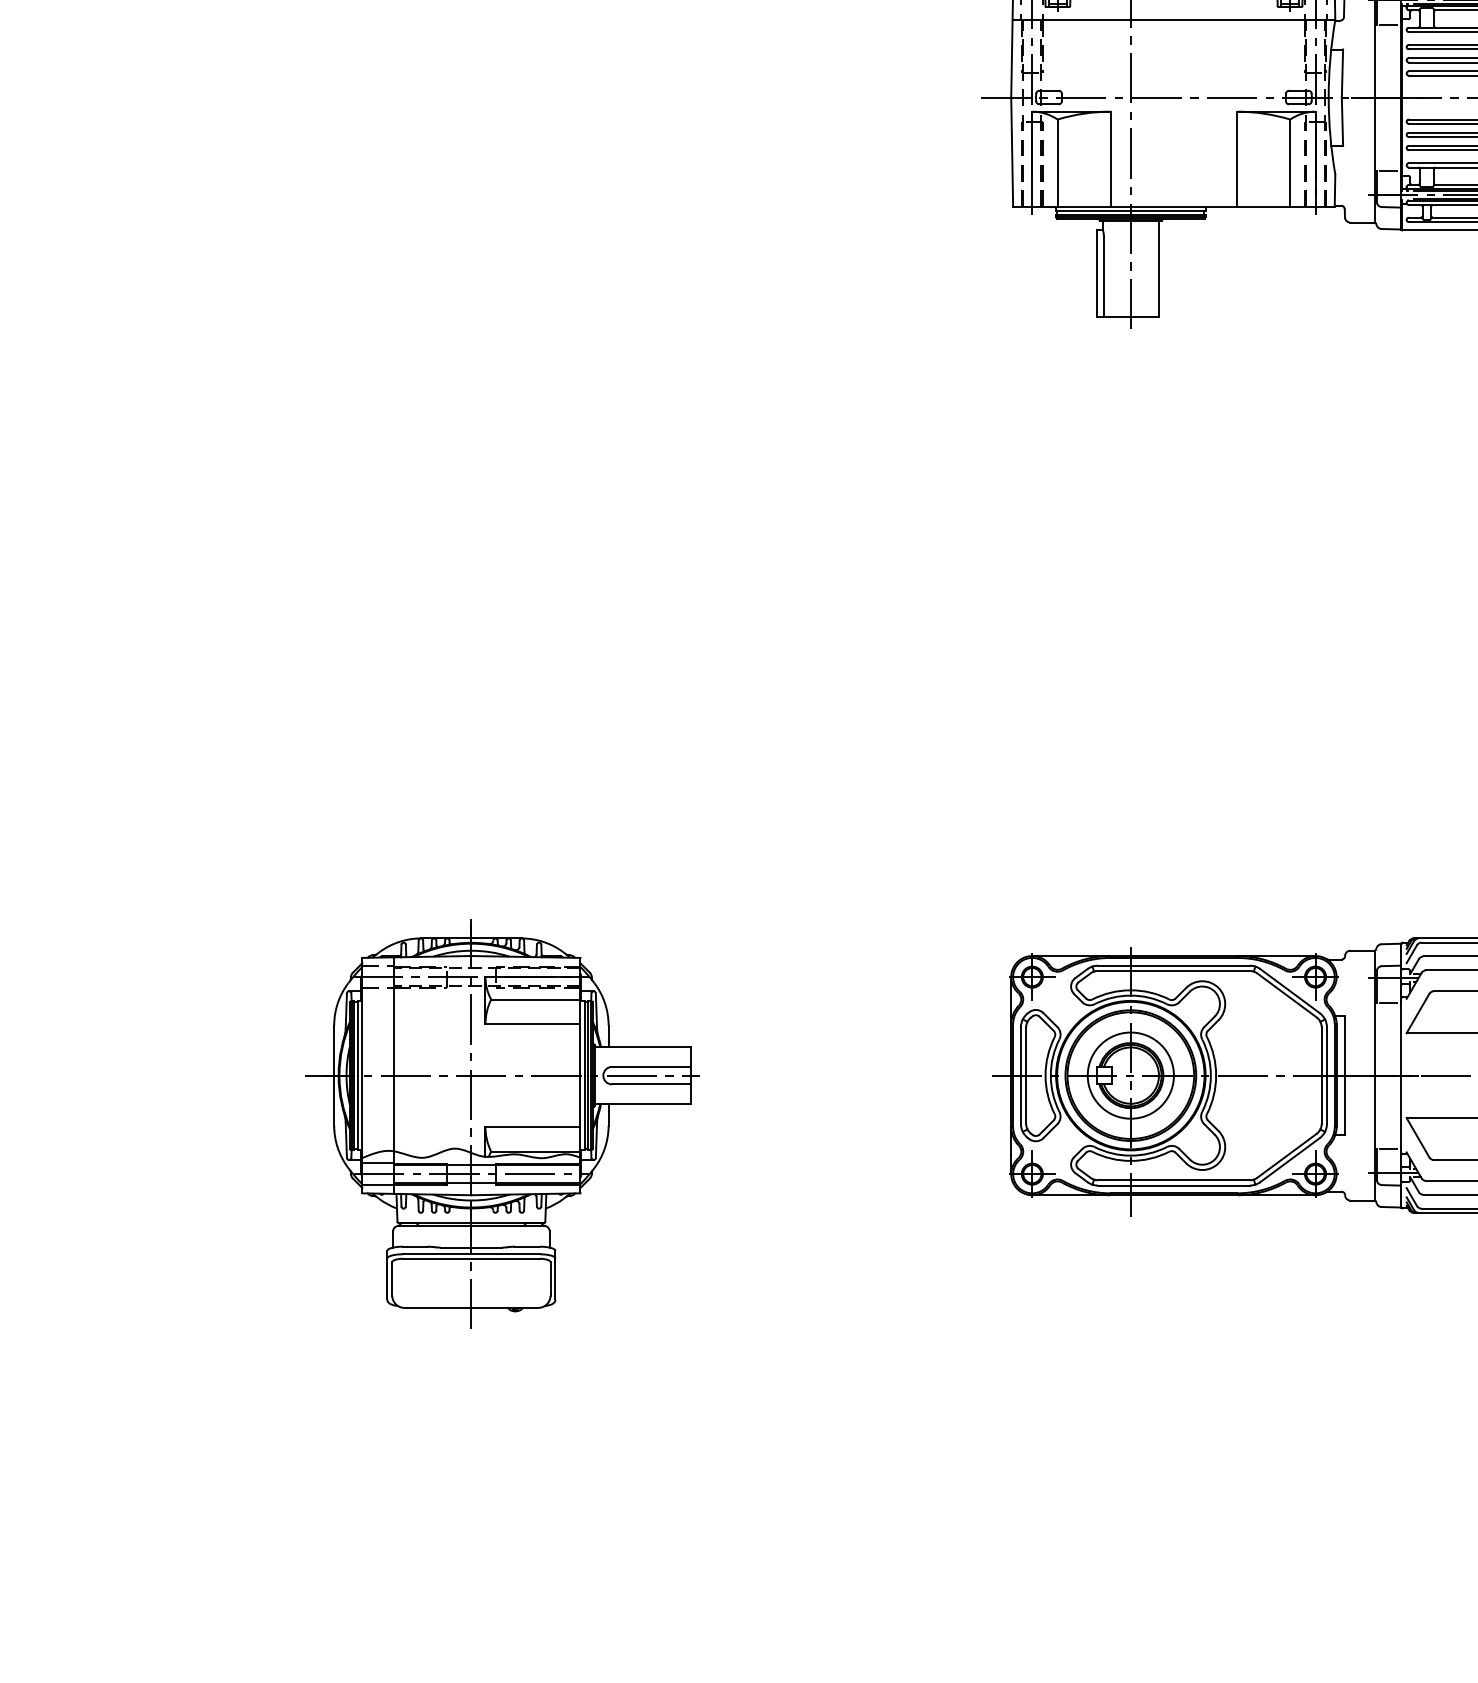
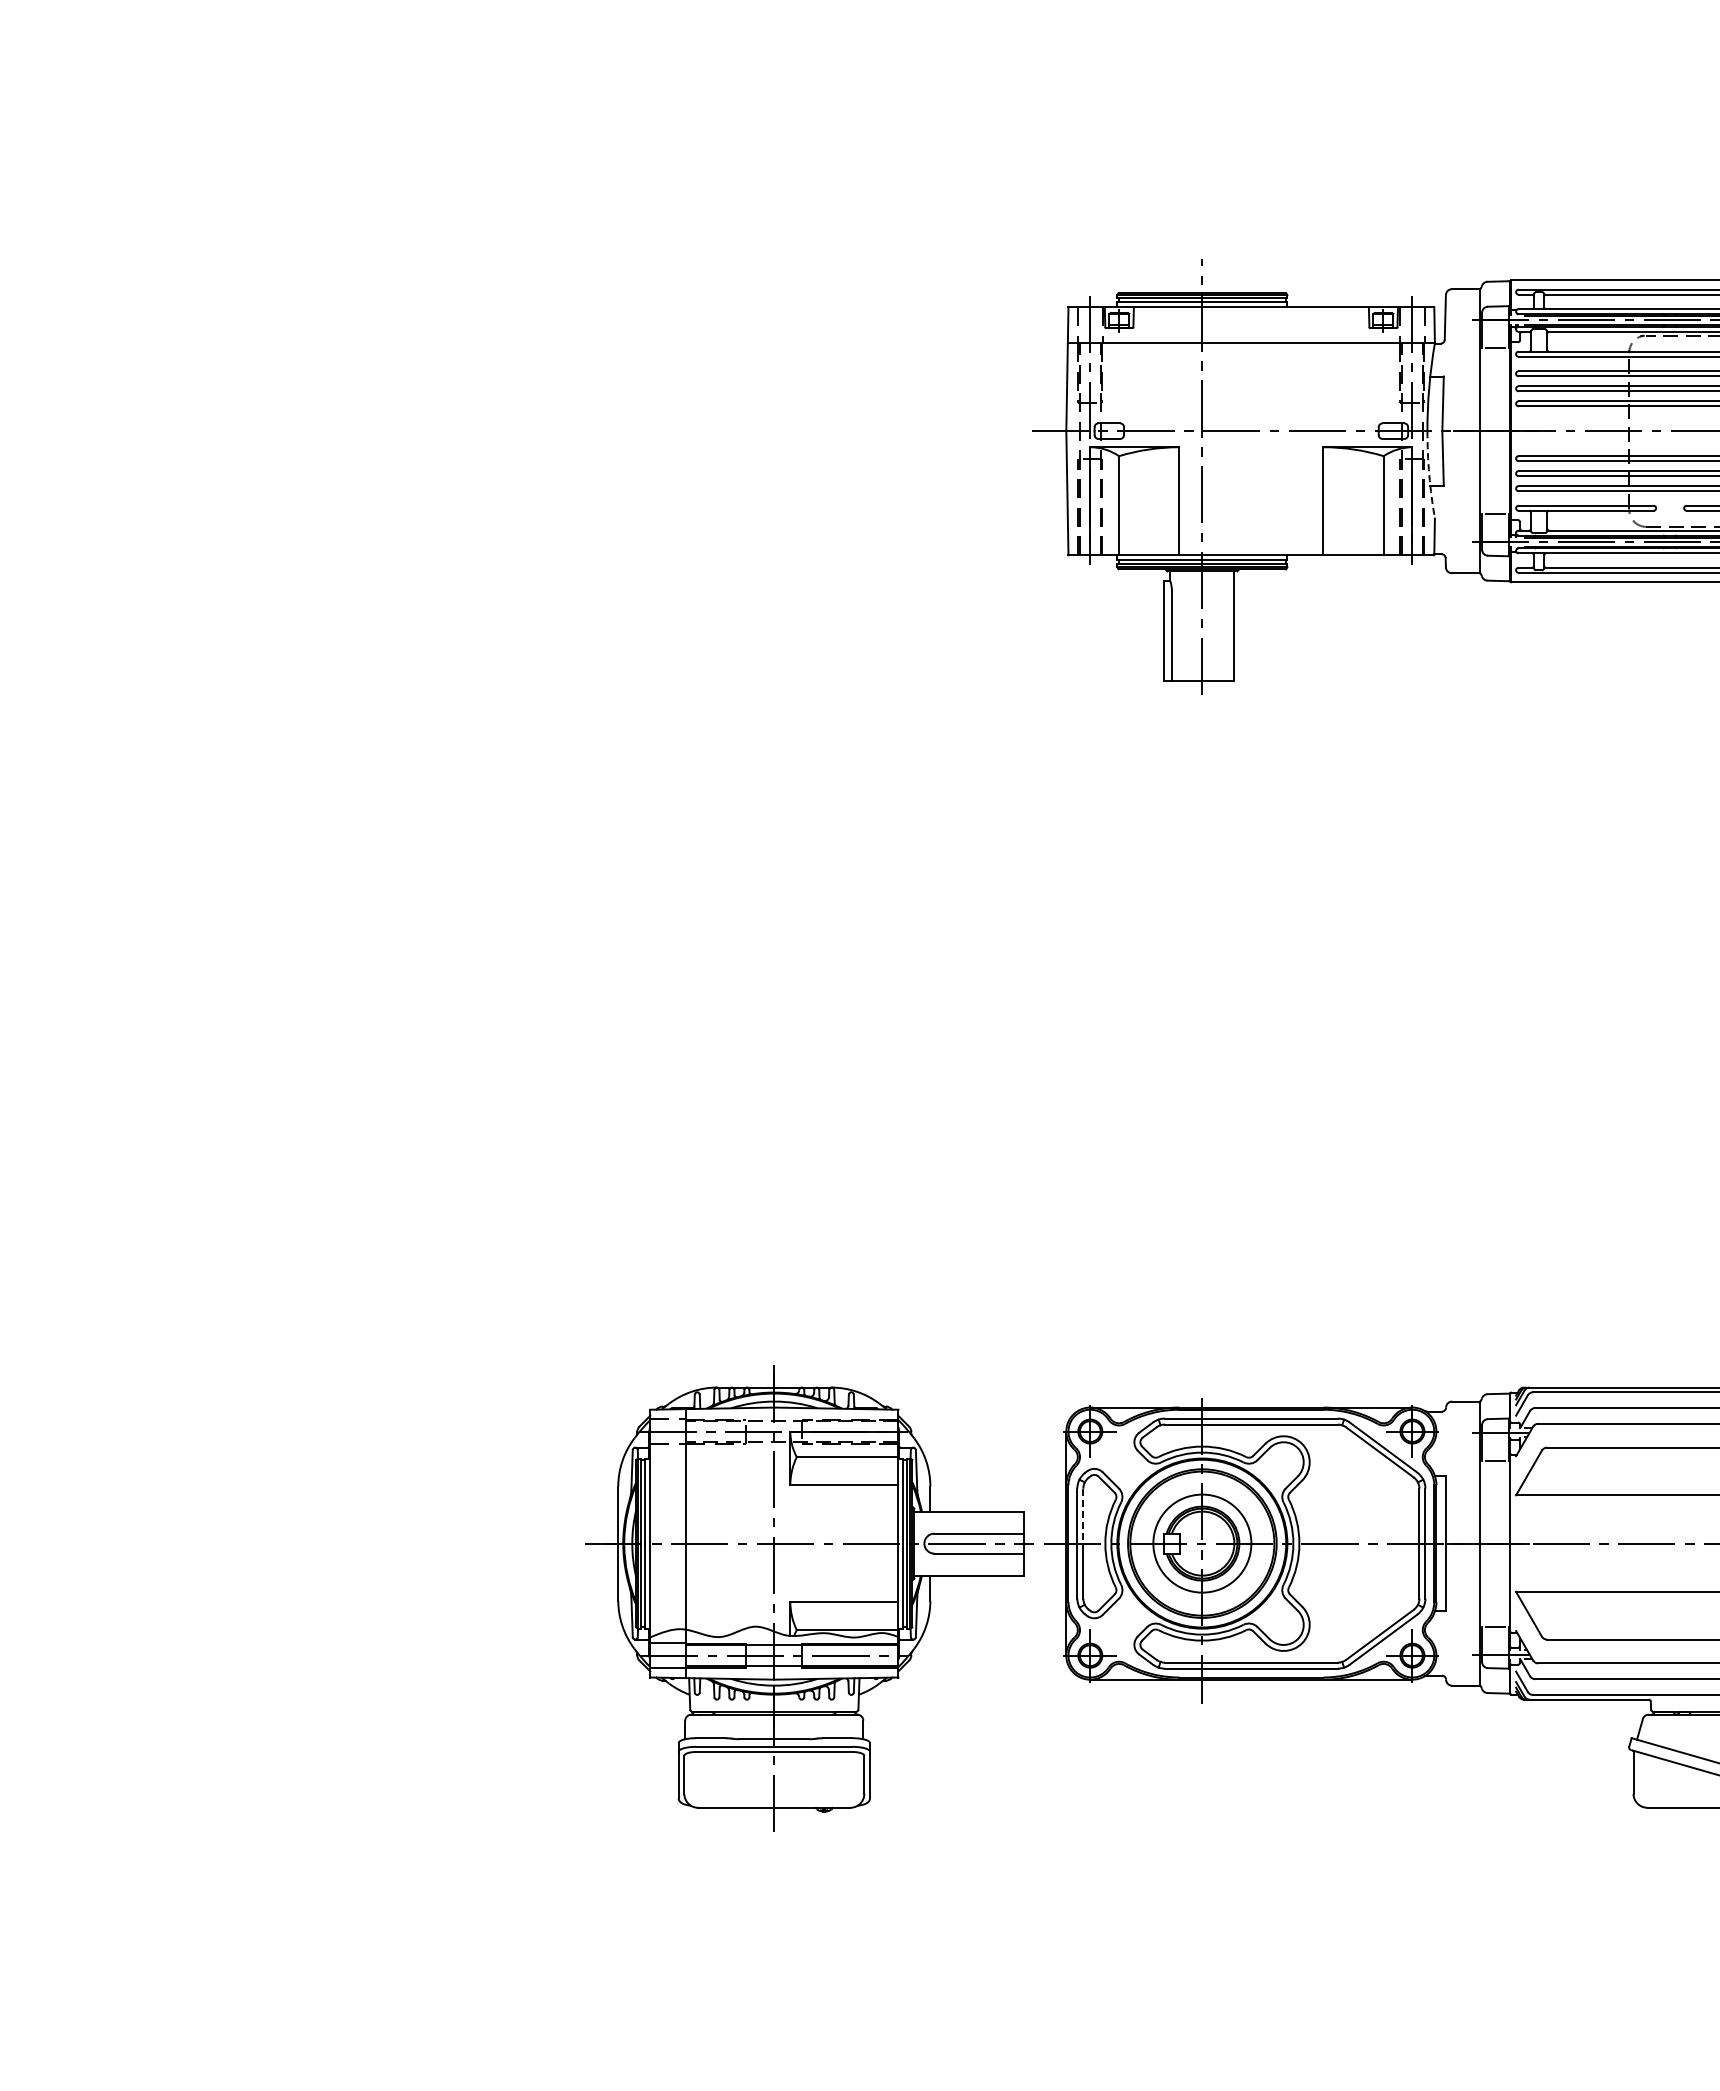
arc: (1330, 136) -> (1429, 475), solid -> dashed
line: (1026, 1051) -> (1083, 1516), solid -> dashed
part: (502, 1123) -> (809, 1598), moved

